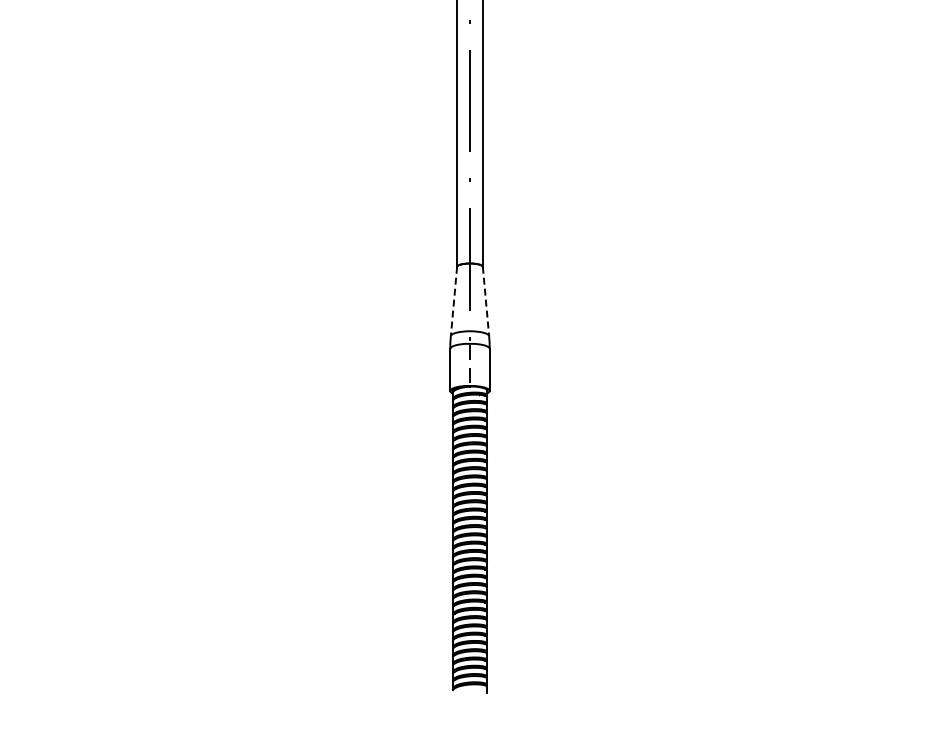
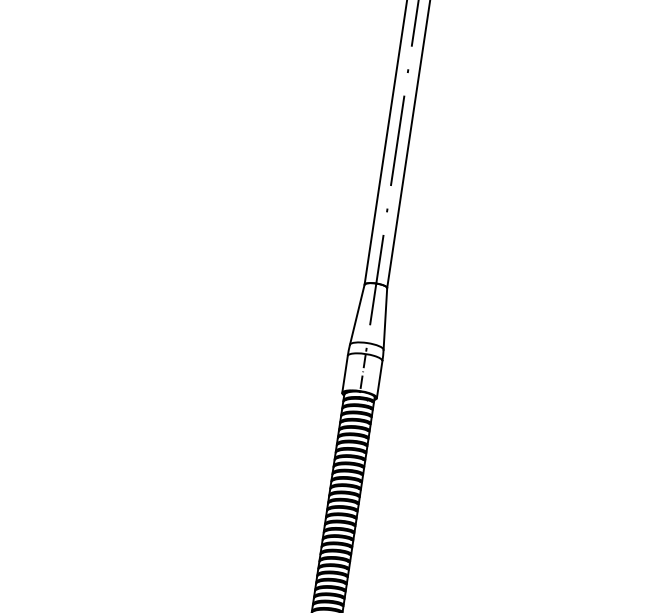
line: (454, 301) -> (357, 314), dashed -> solid
line: (485, 301) -> (384, 318), dashed -> solid

